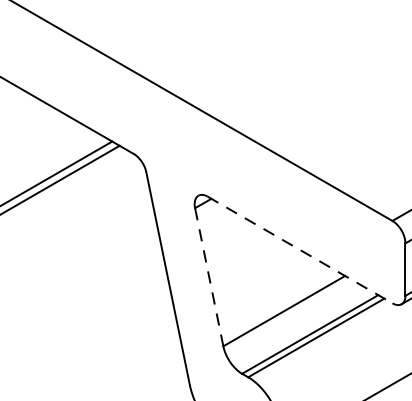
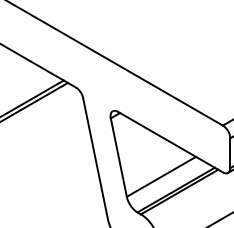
line: (300, 250) -> (170, 142), dashed -> solid
line: (208, 278) -> (118, 158), dashed -> solid

